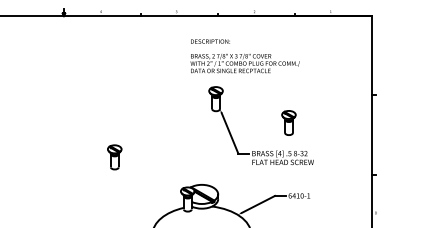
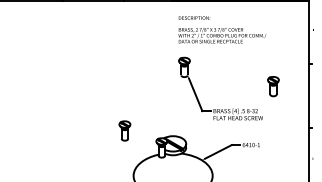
text: (244, 56) -> (221, 30), moved
part: (288, 122) -> (273, 86), moved
part: (114, 157) -> (124, 131), moved

